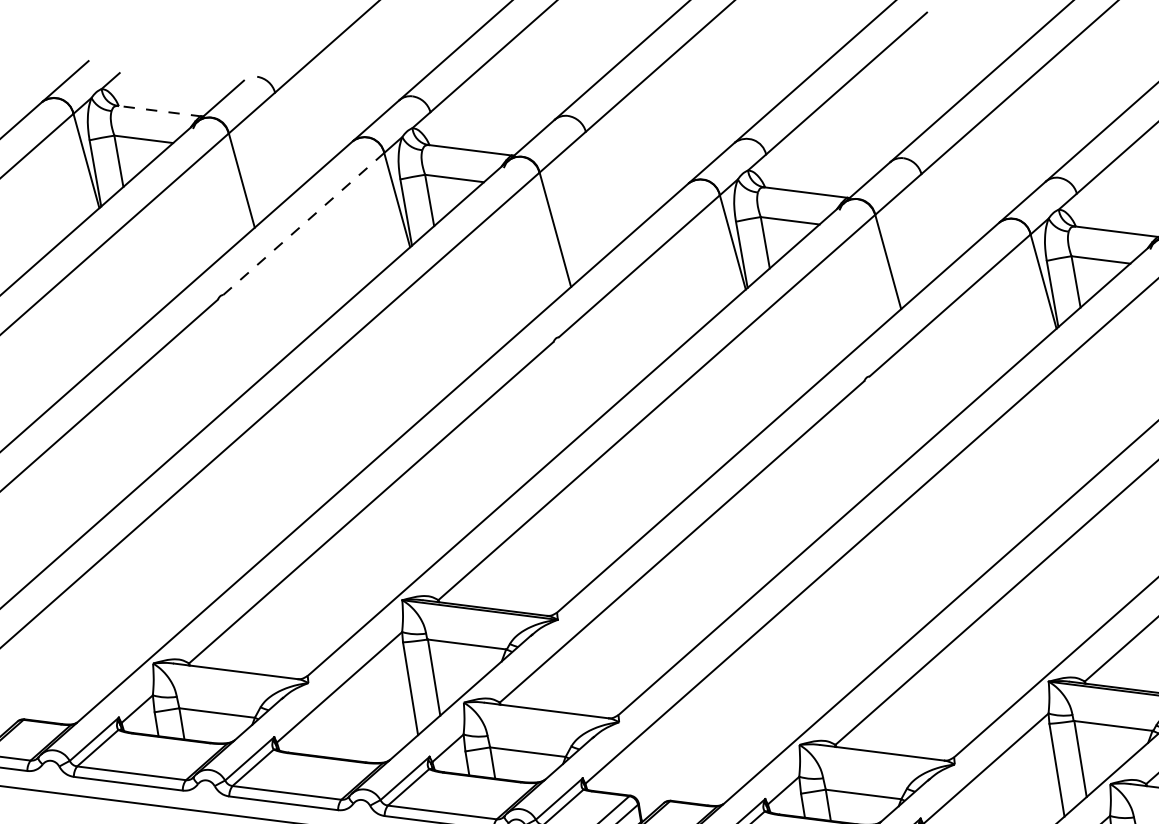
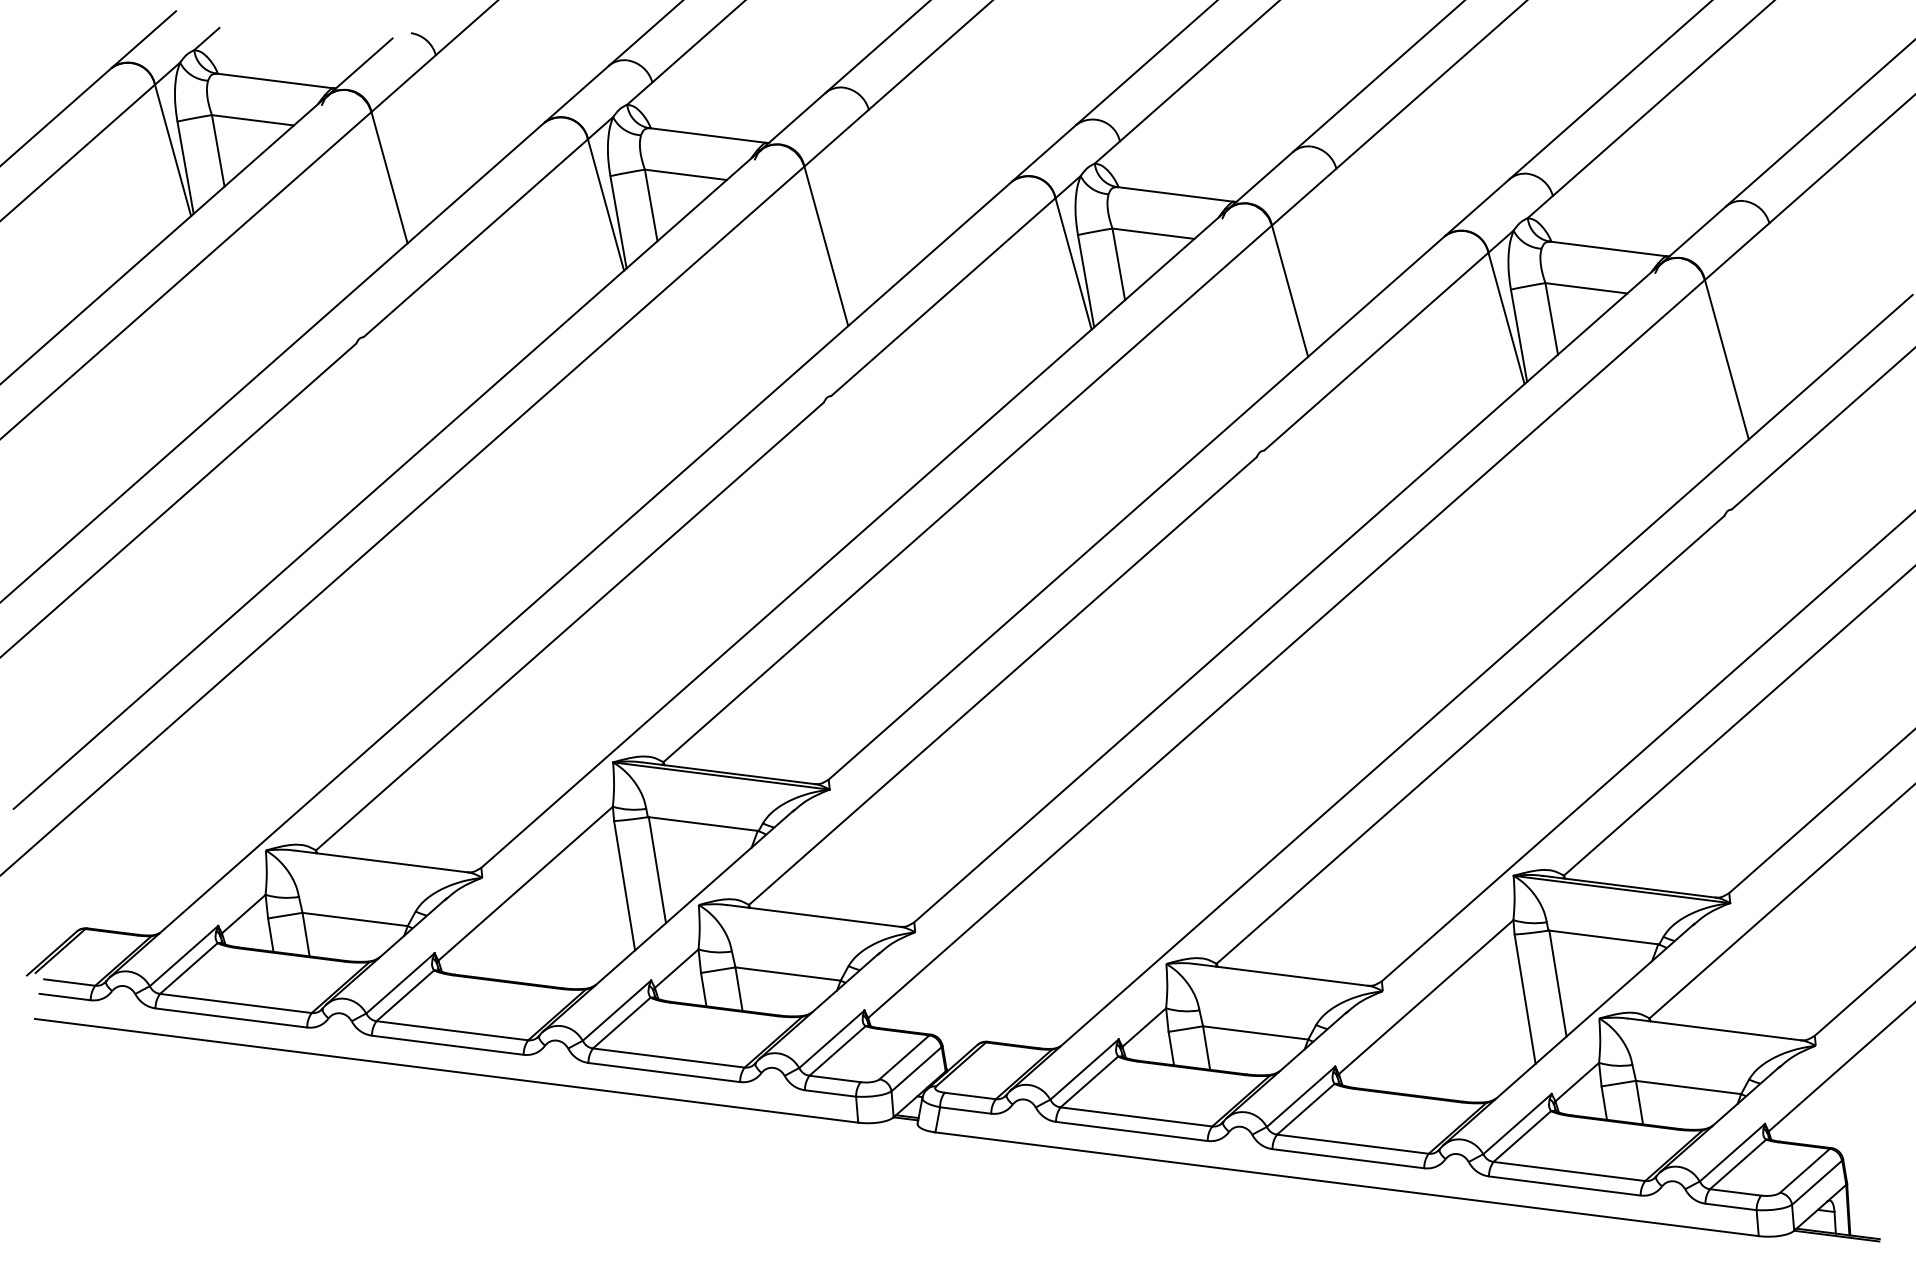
line: (159, 110) -> (275, 80), dashed -> solid
line: (304, 223) -> (476, 237), dashed -> solid

